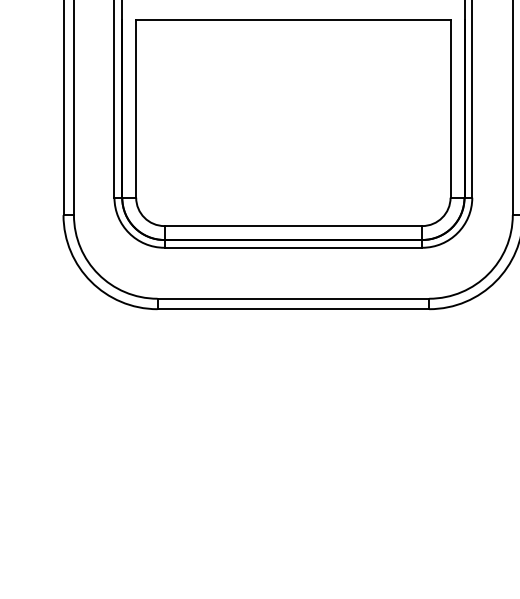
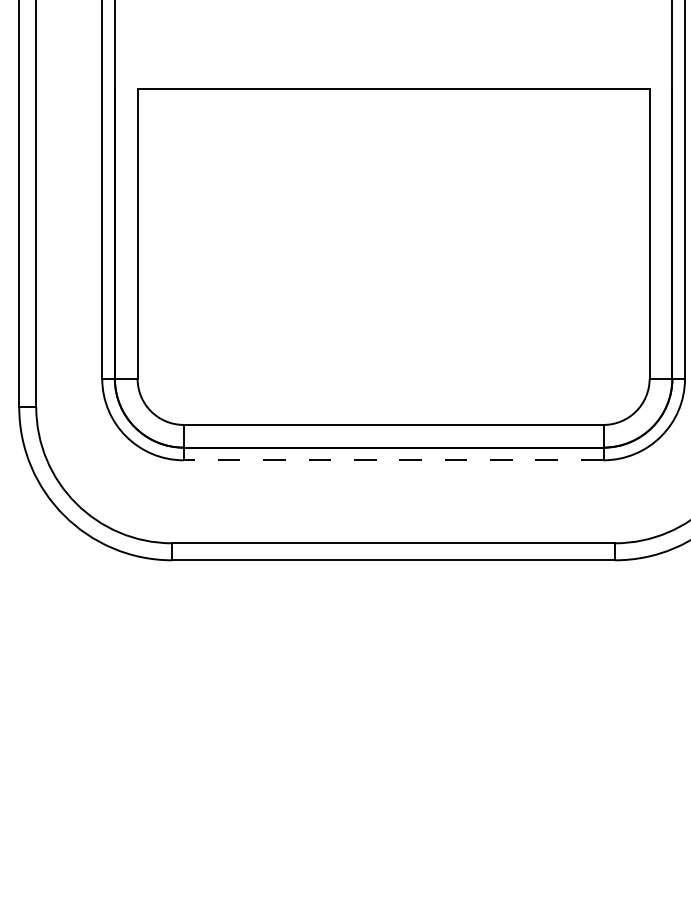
line: (293, 247) -> (393, 459), solid -> dashed

